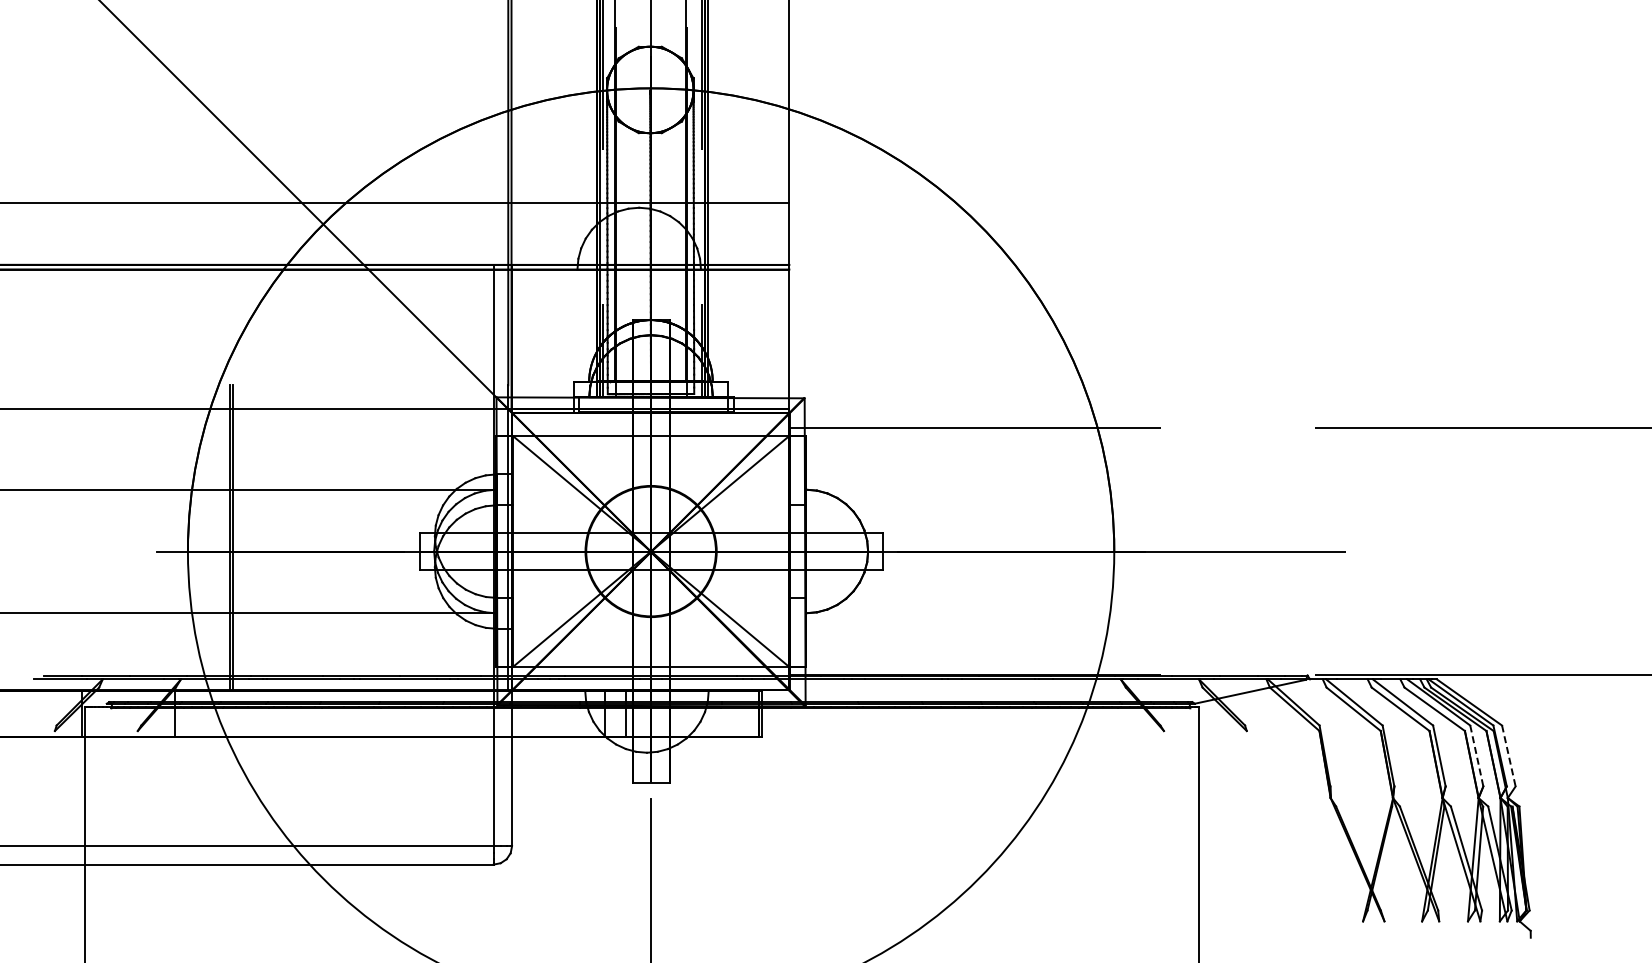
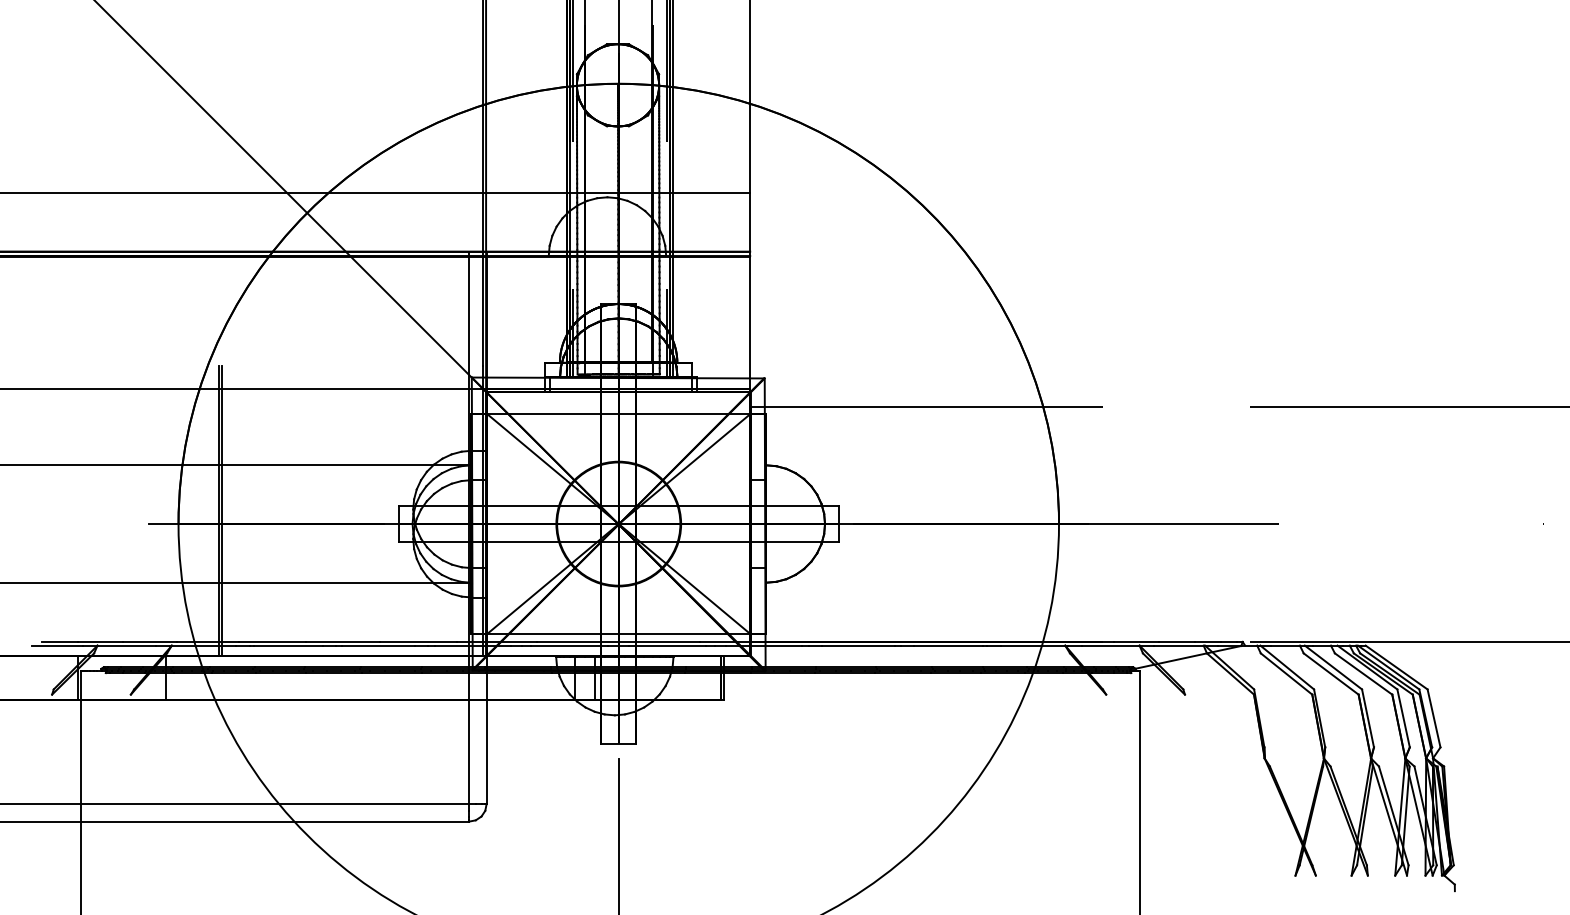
line: (1476, 756) -> (1403, 718), dashed -> solid
line: (1508, 756) -> (1433, 718), dashed -> solid

